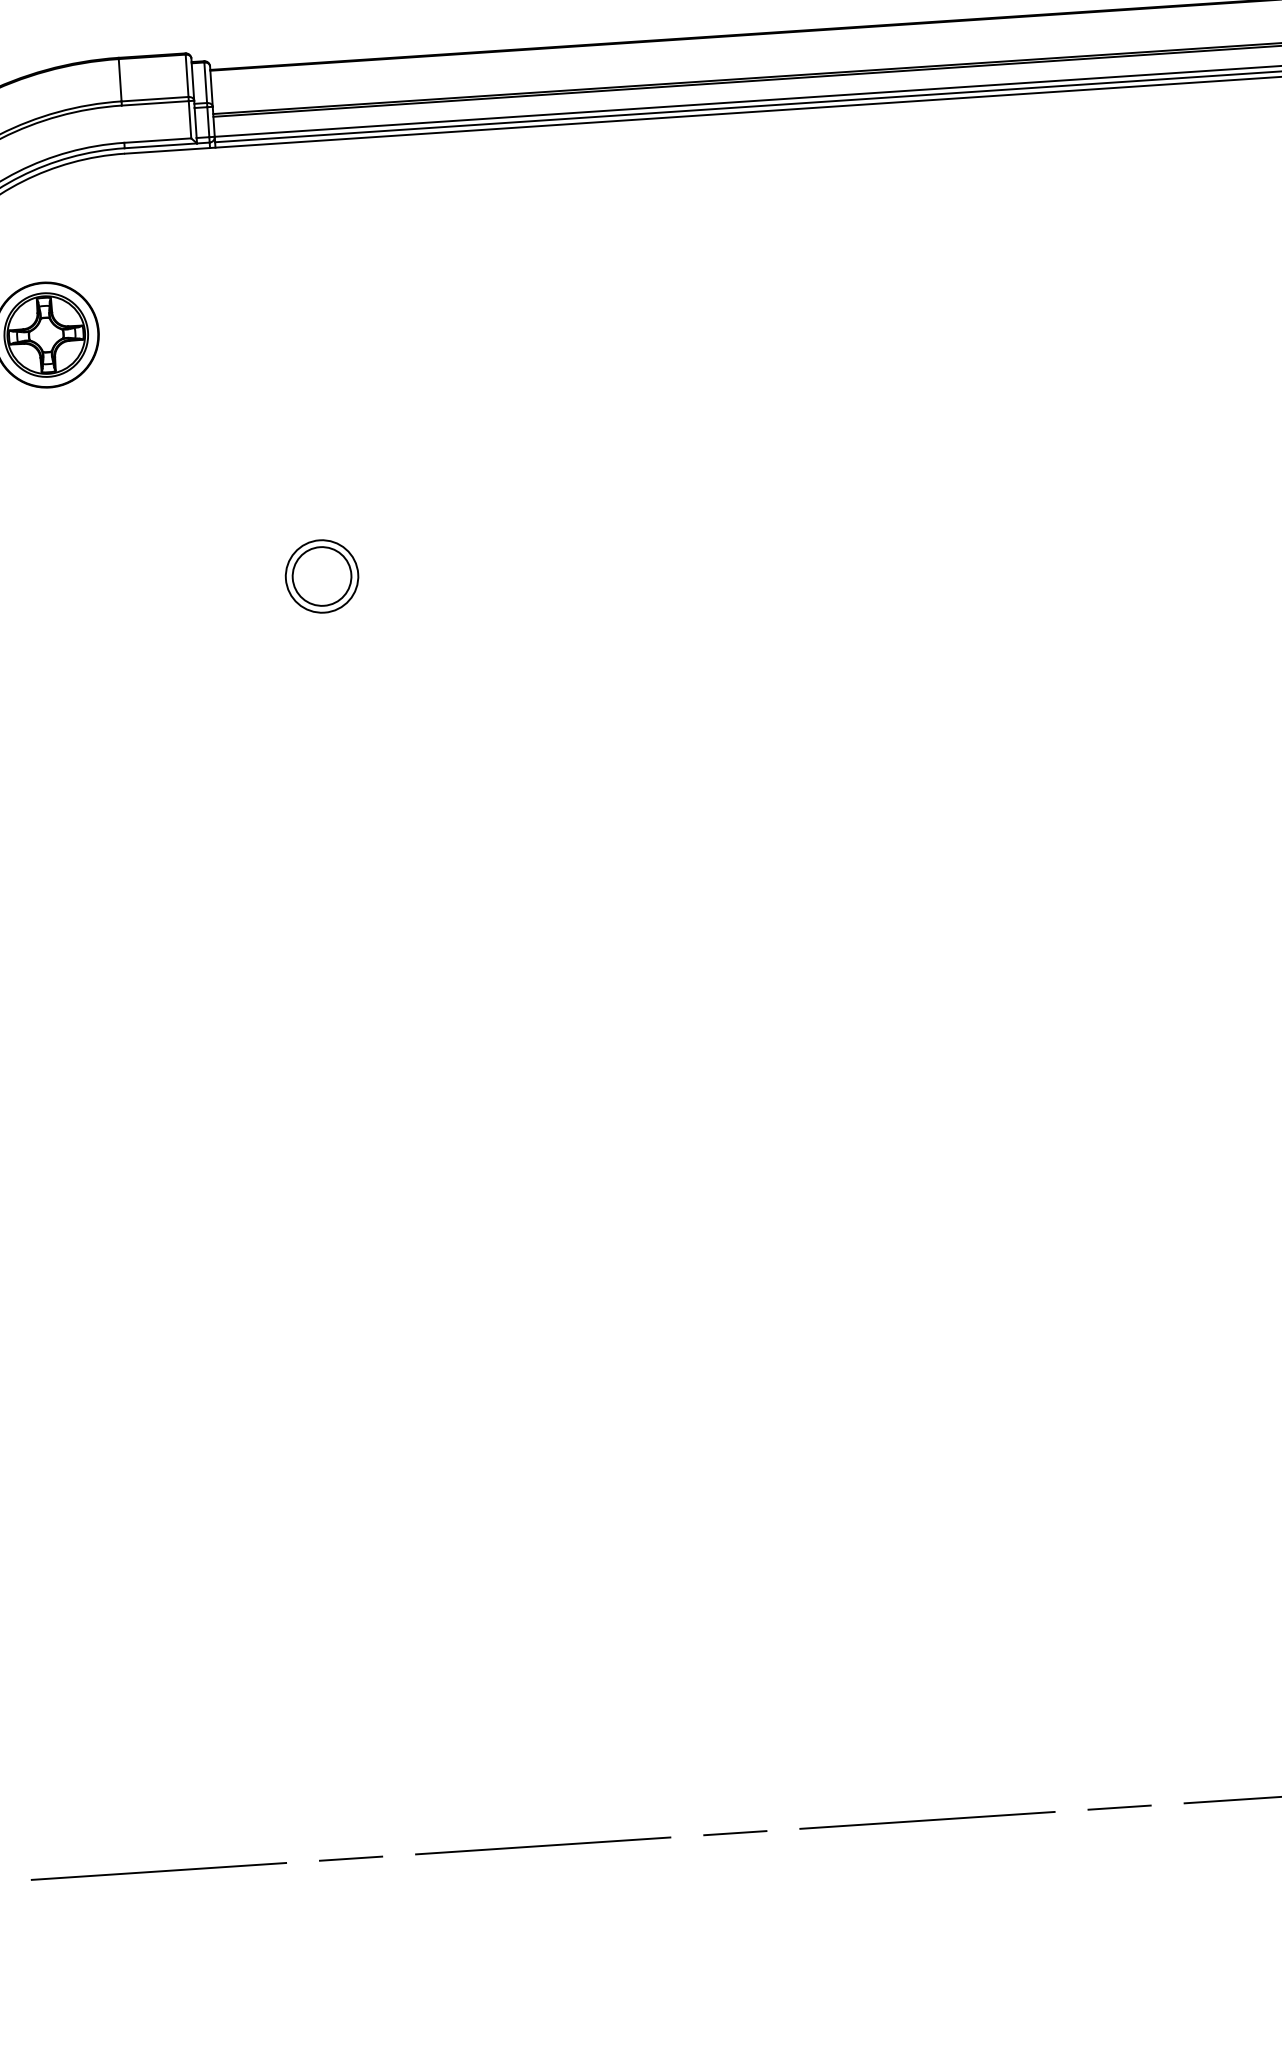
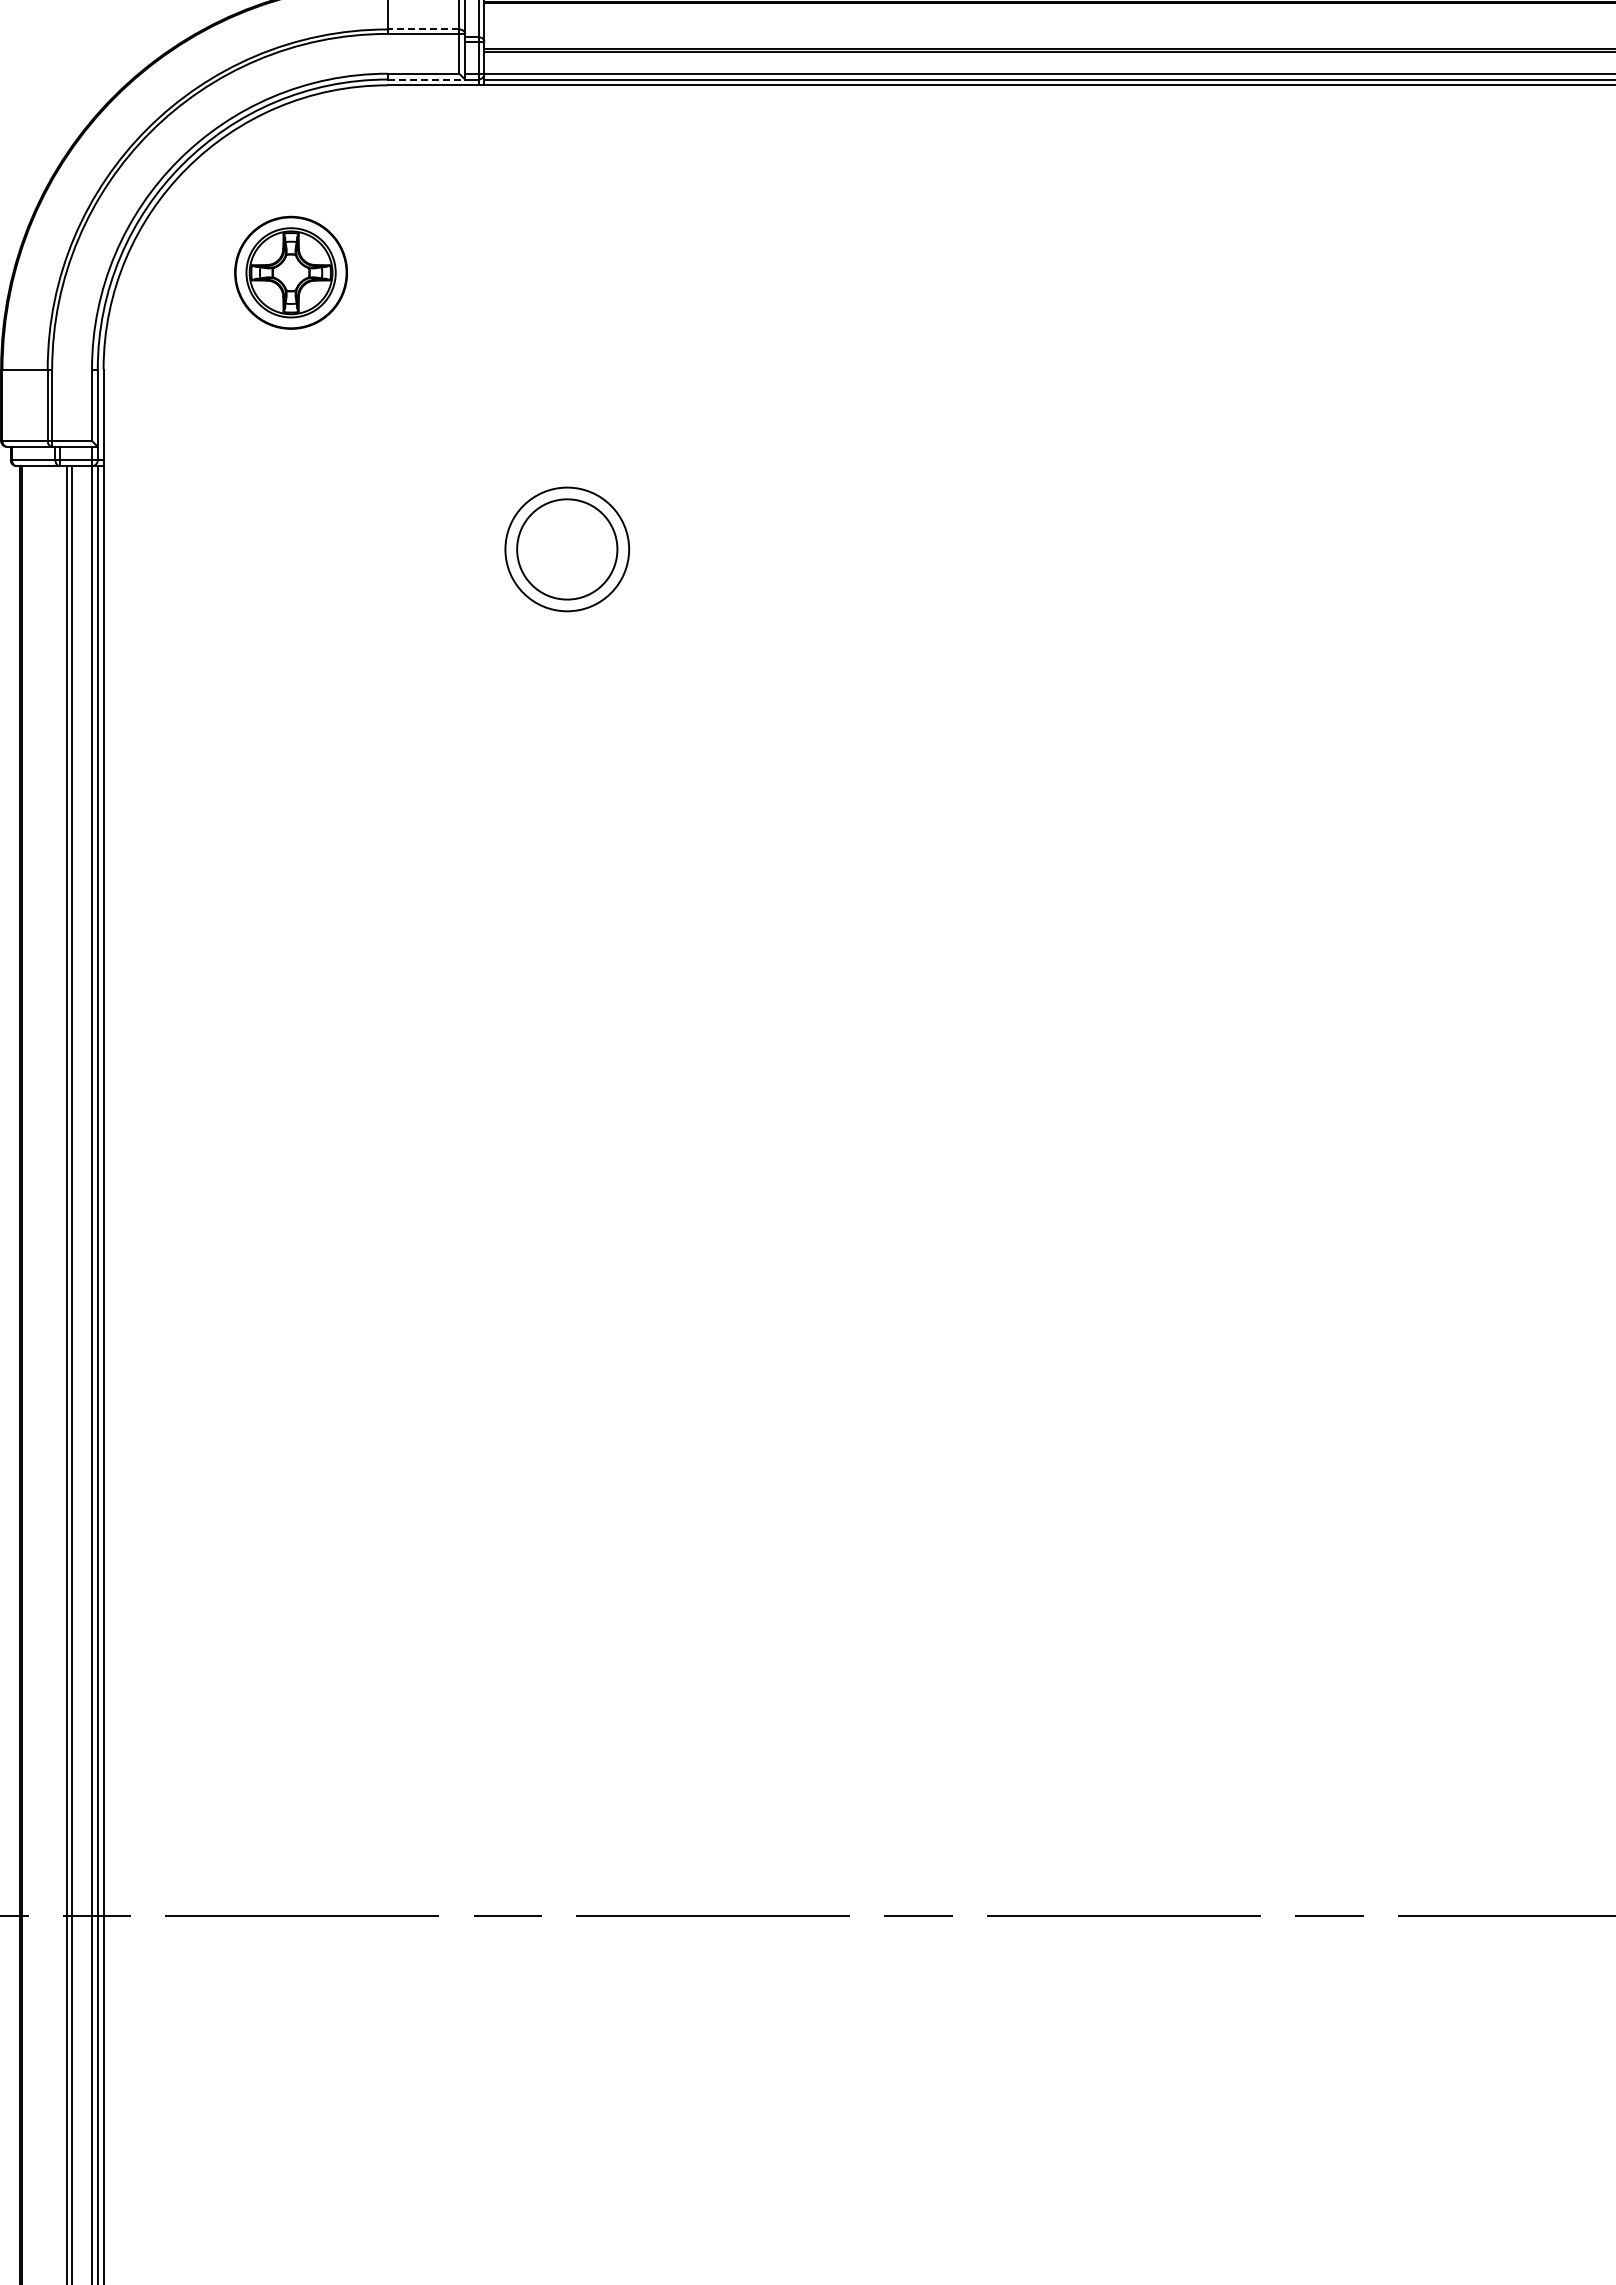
line: (155, 99) -> (423, 29), solid -> dashed
line: (160, 145) -> (426, 79), solid -> dashed
part: (321, 575) -> (567, 548), size x1.6

